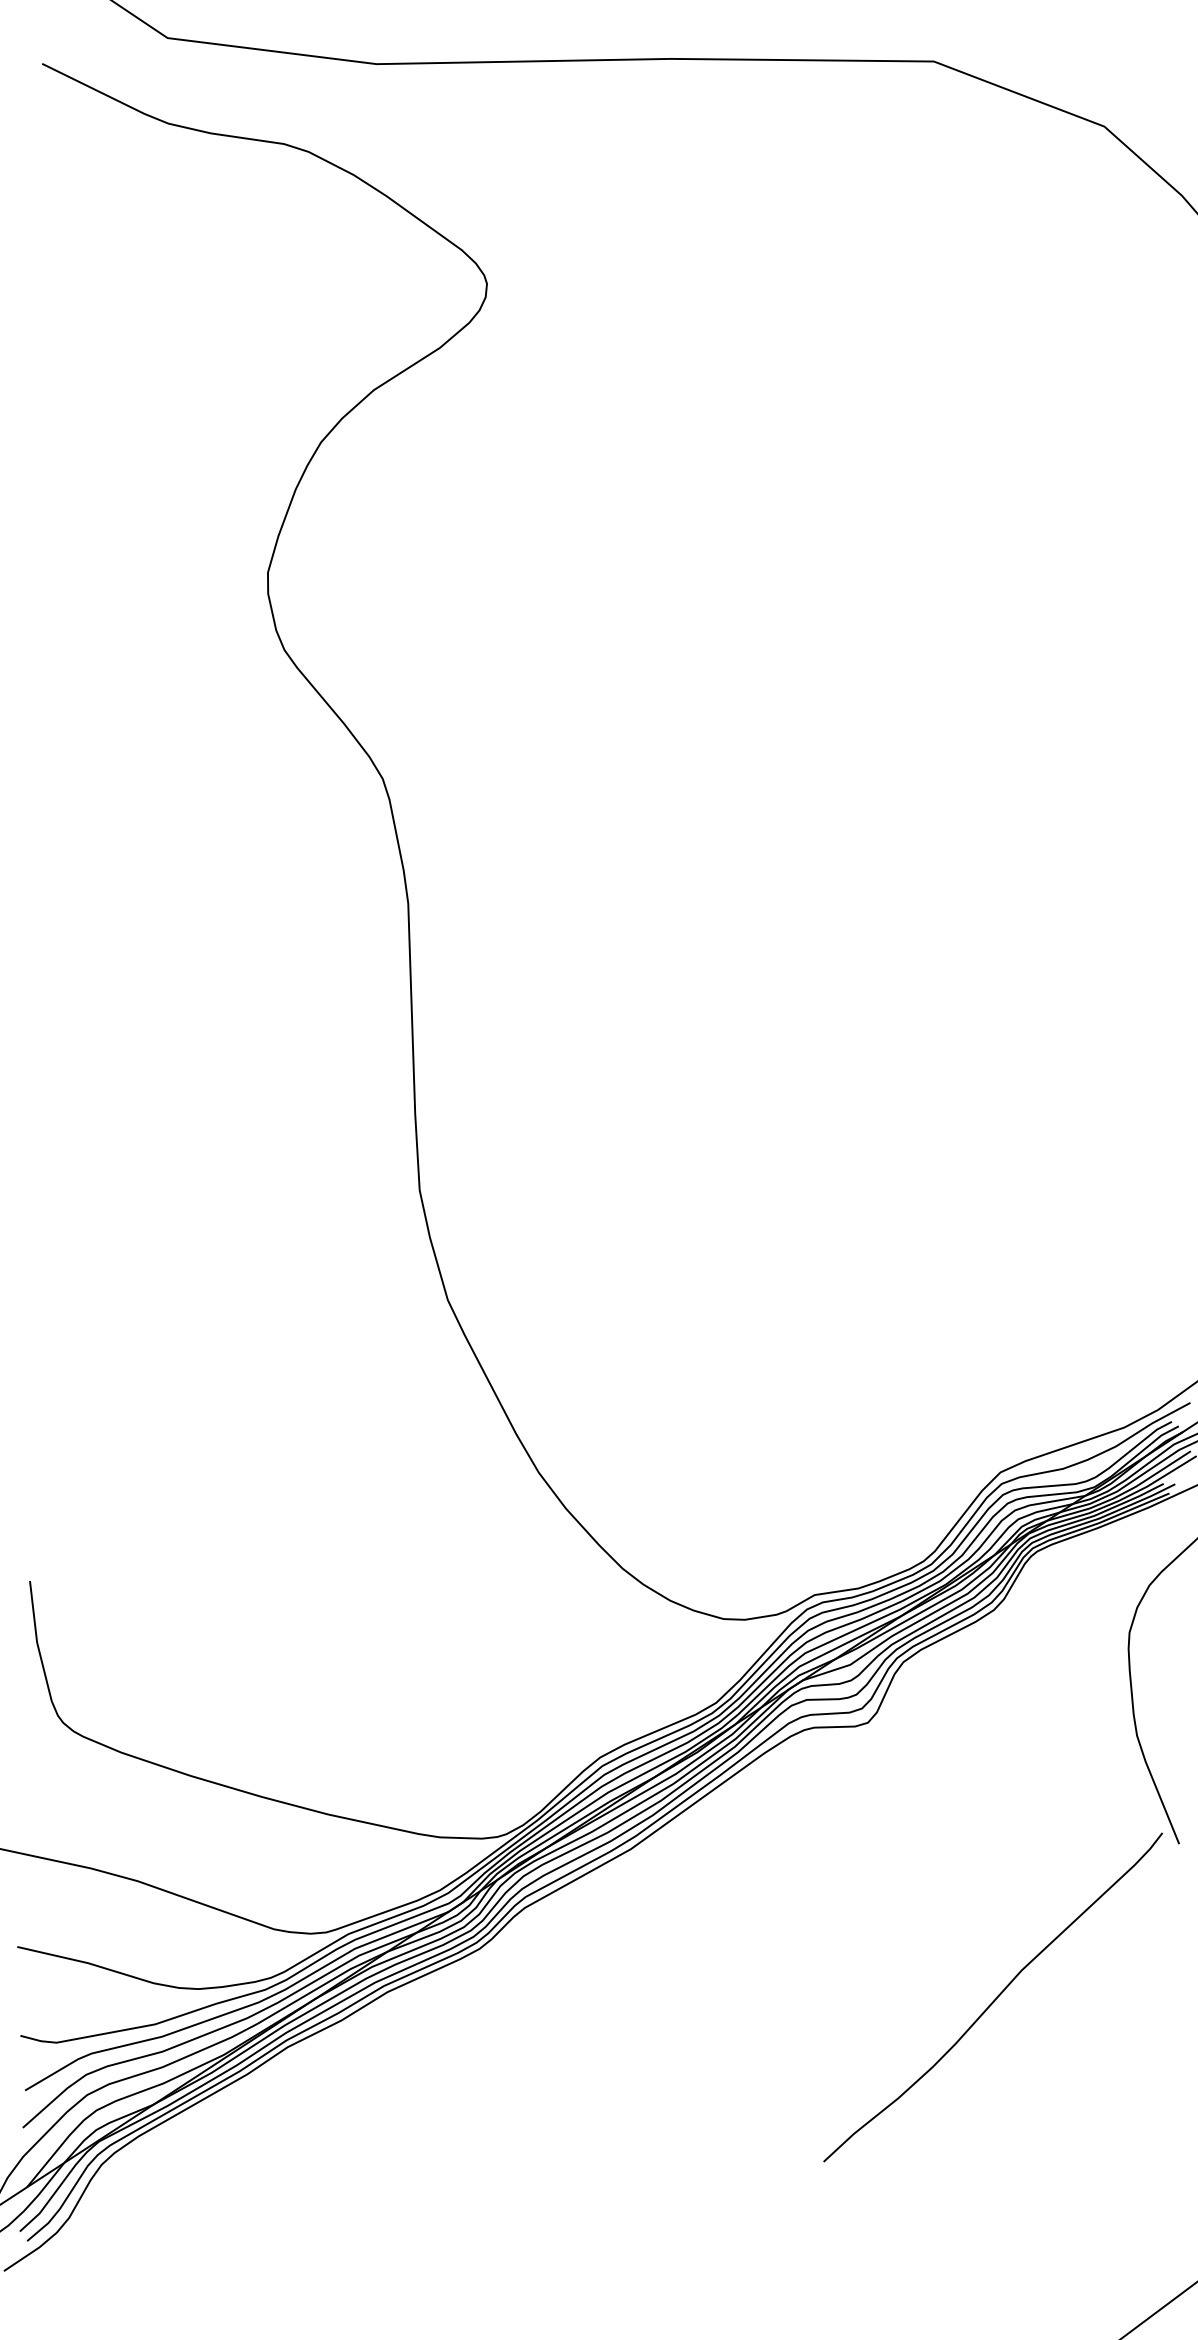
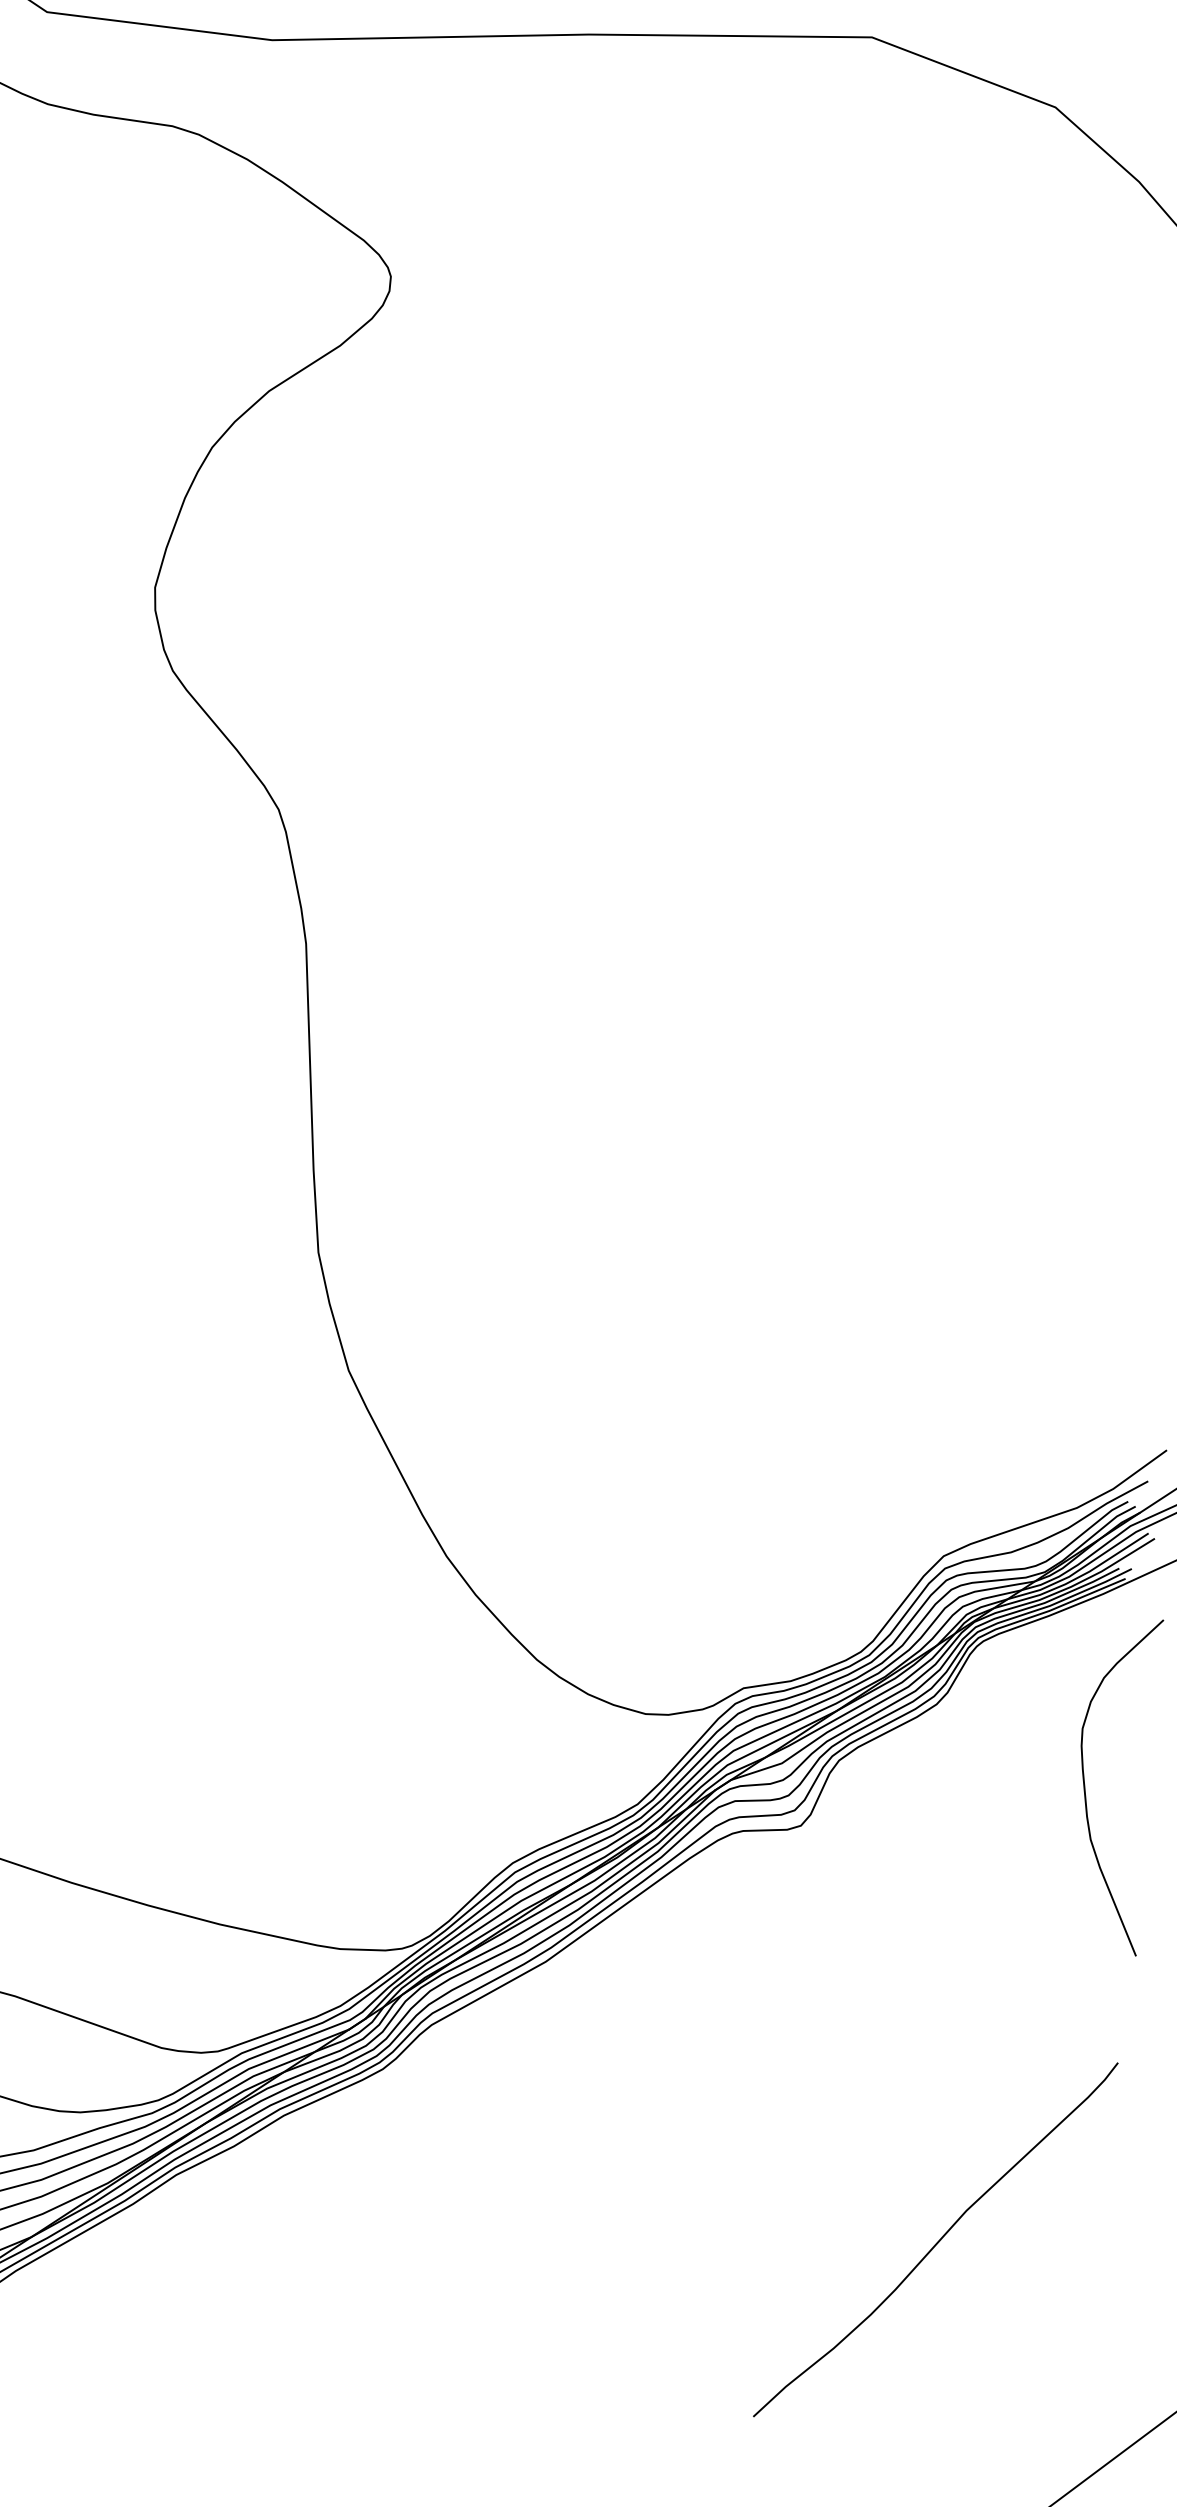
curve: (994, 1999) -> (937, 2242), moved

